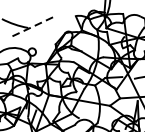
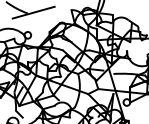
line: (34, 25) -> (33, 12), dashed -> solid

